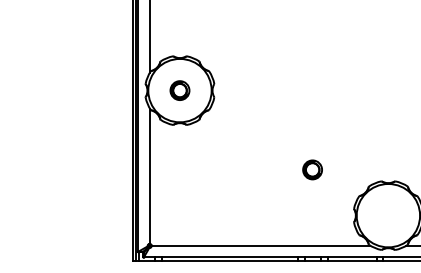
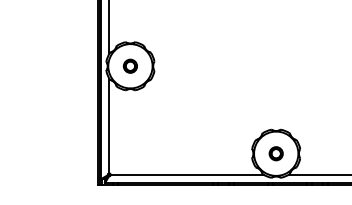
circle: (311, 169) -> (275, 153), moved

